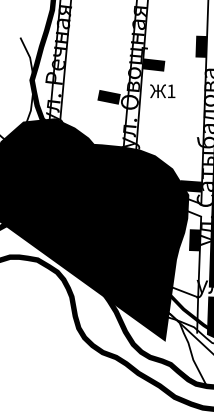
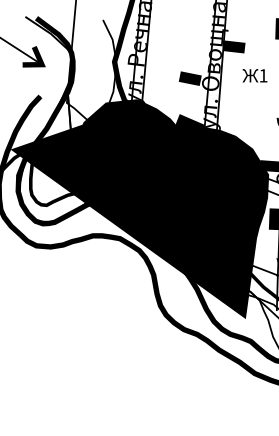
text: (162, 91) -> (254, 75), moved
fill: (108, 144) -> (189, 125), added

